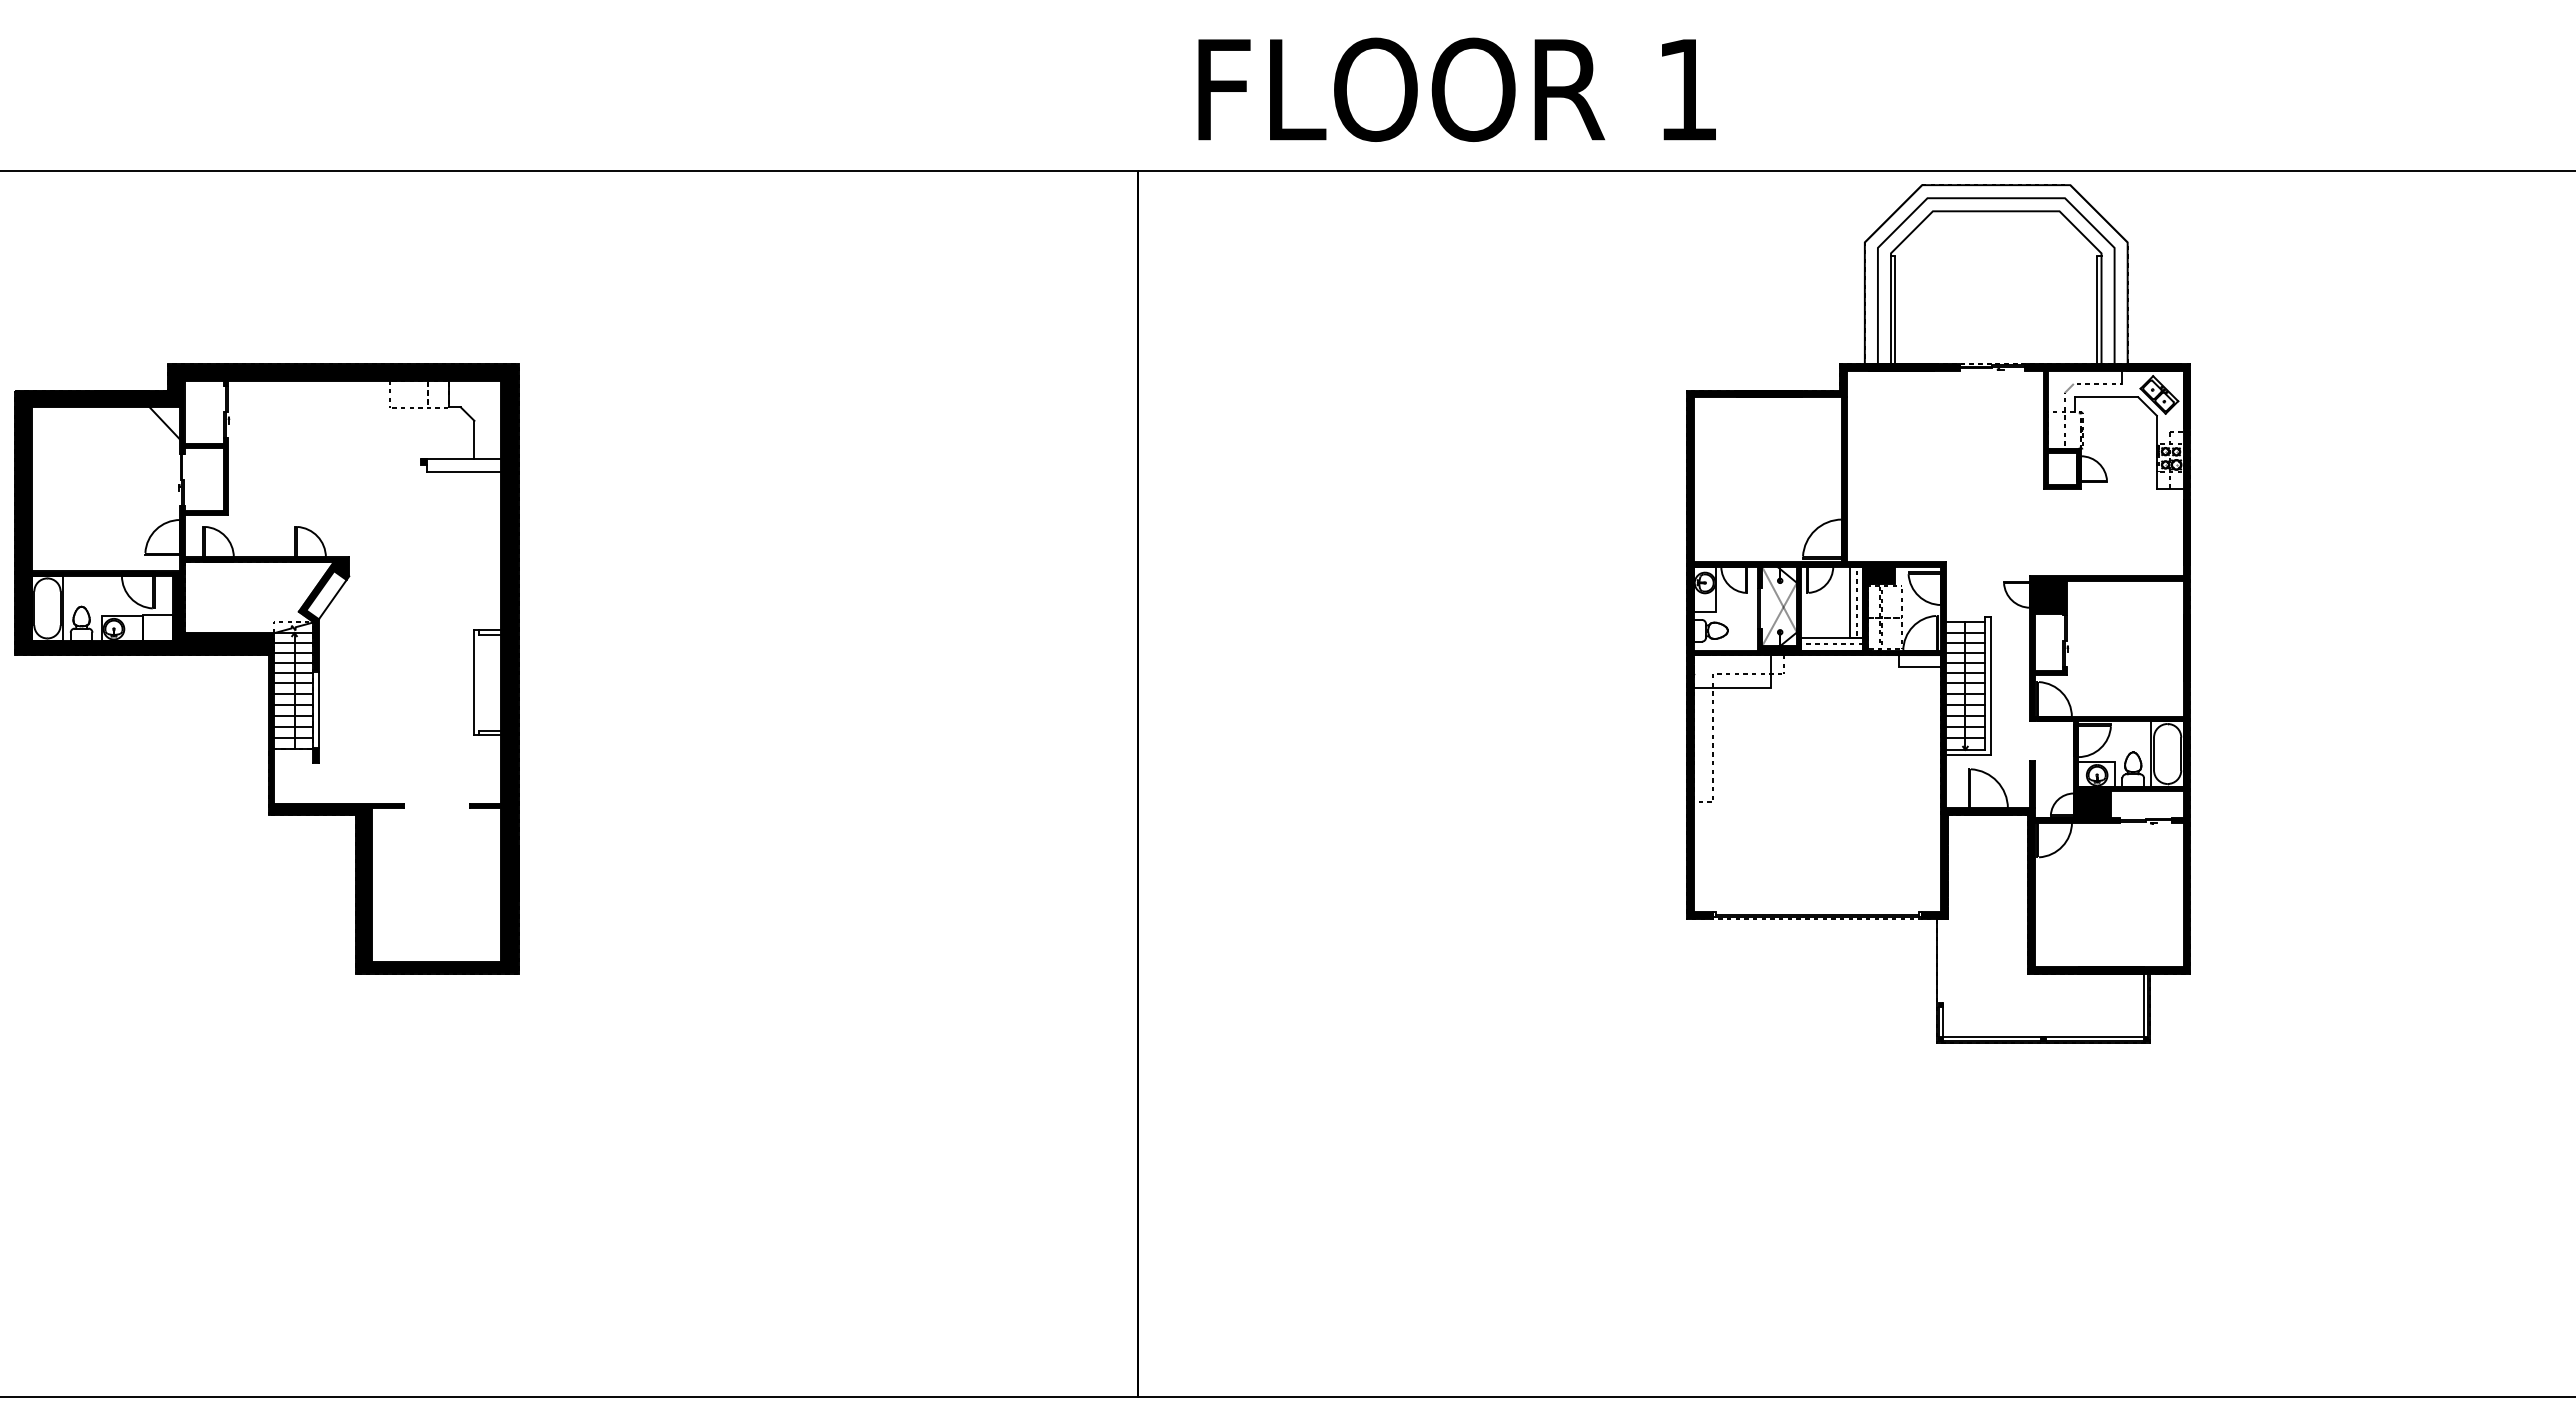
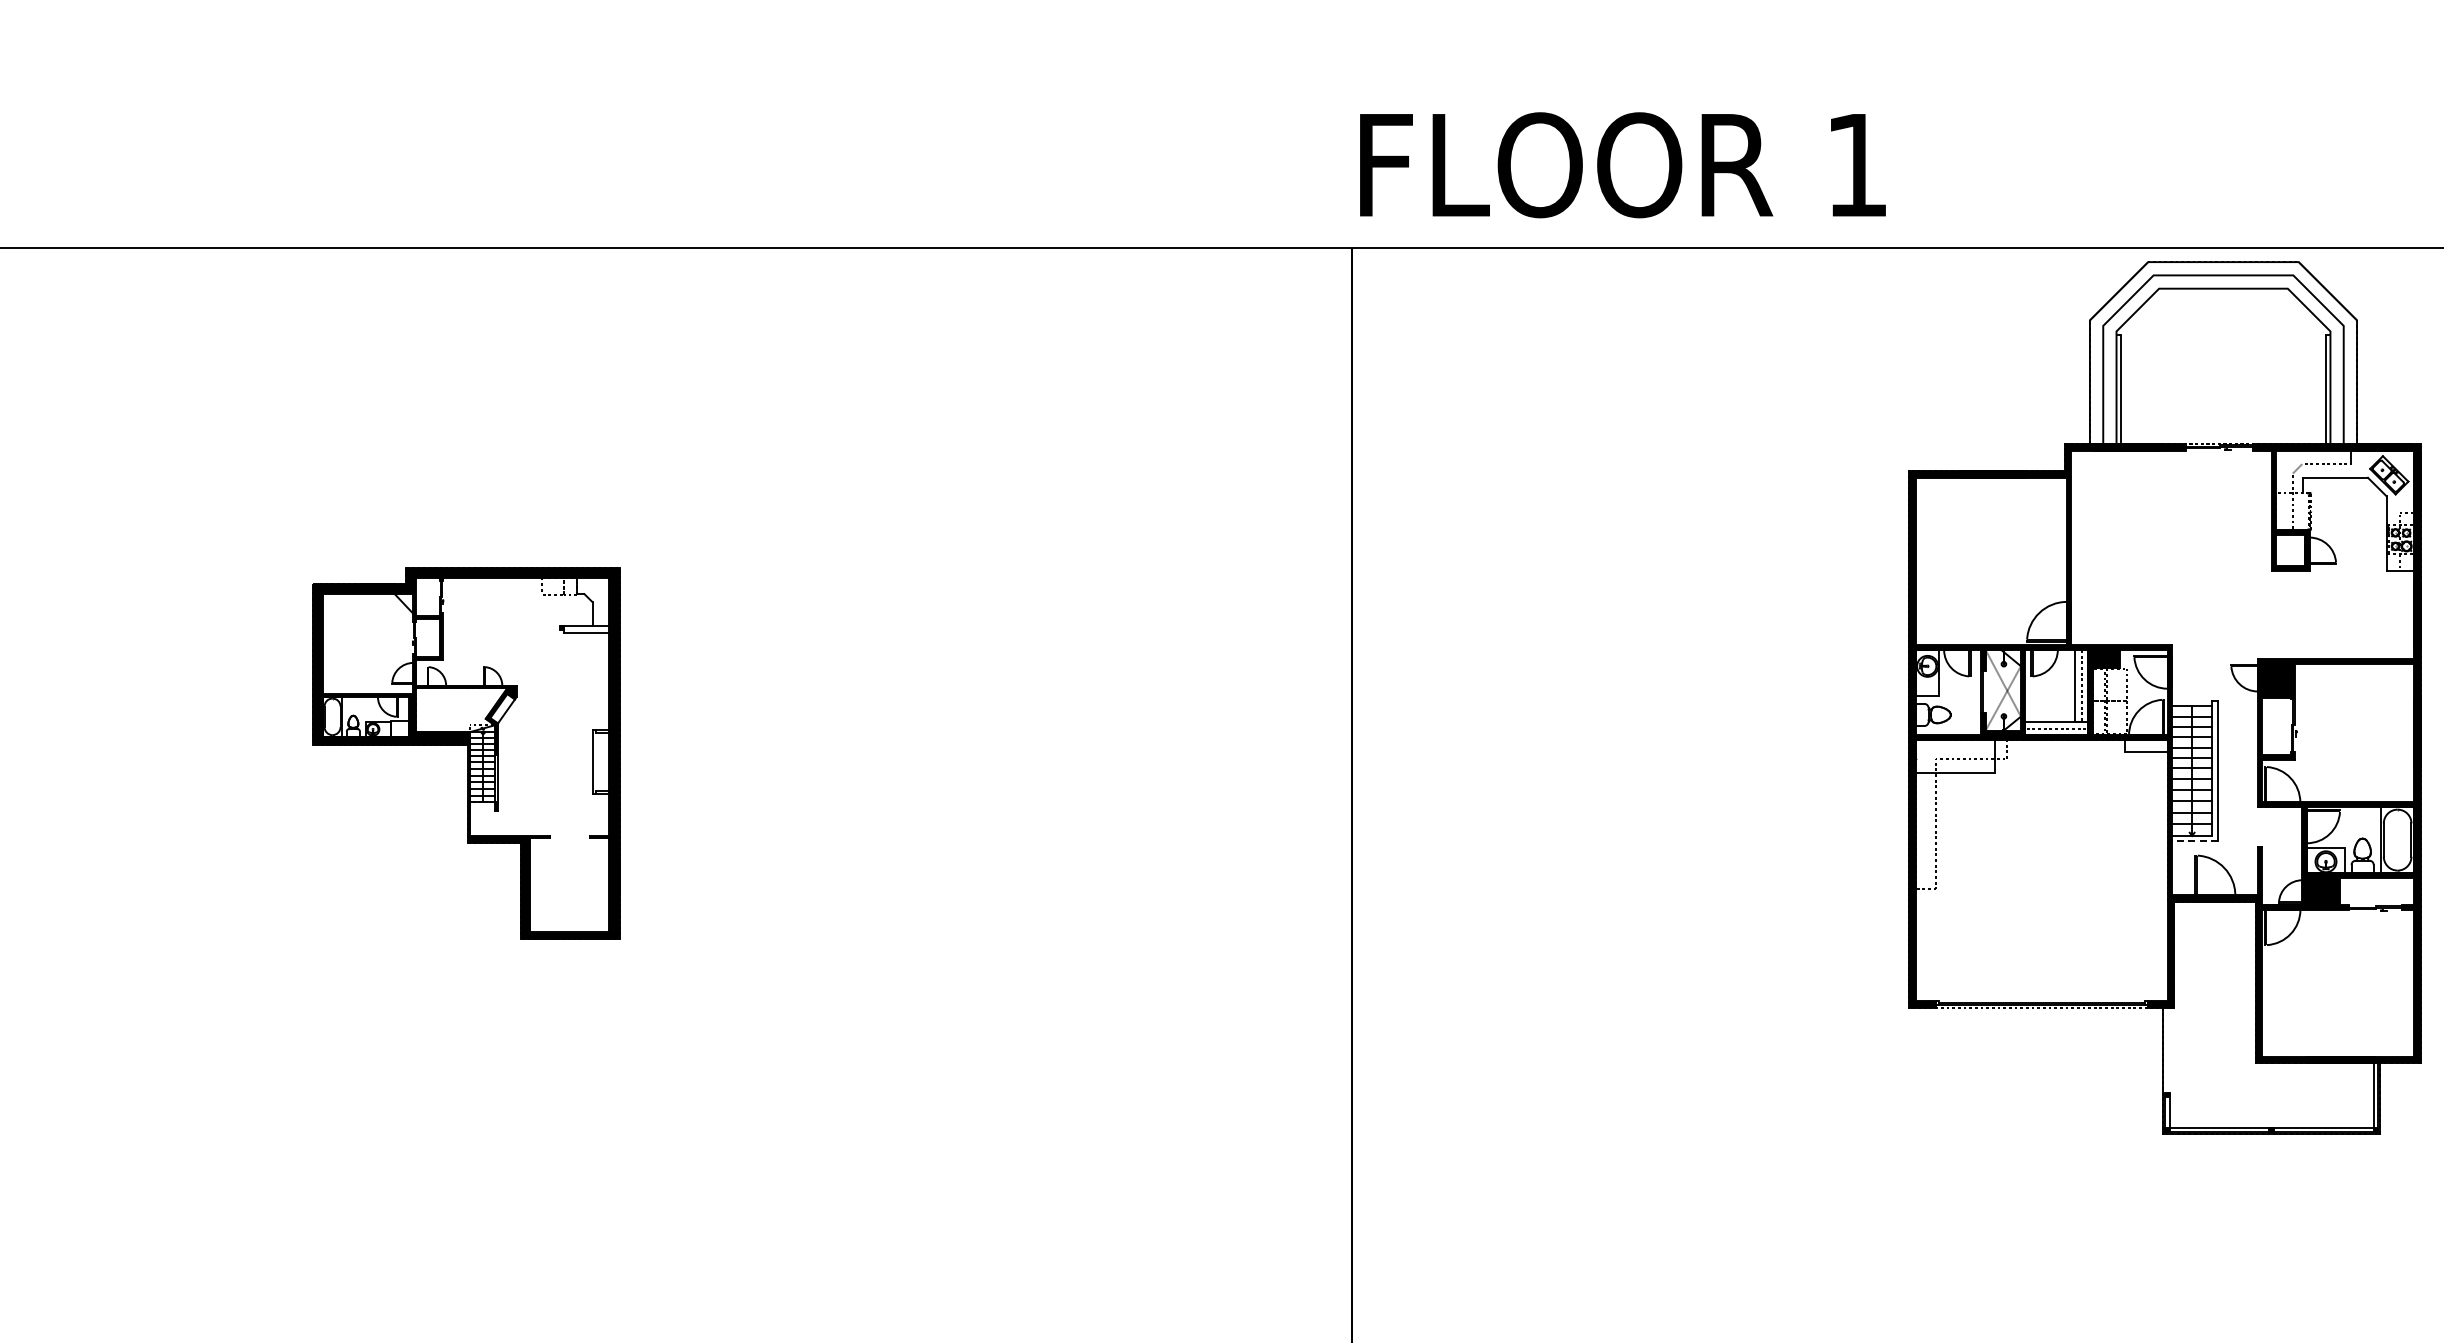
text: (1456, 89) -> (1622, 164), moved
part: (266, 668) -> (465, 753), size x0.6
line: (1968, 755) -> (2195, 841), solid -> dashed

